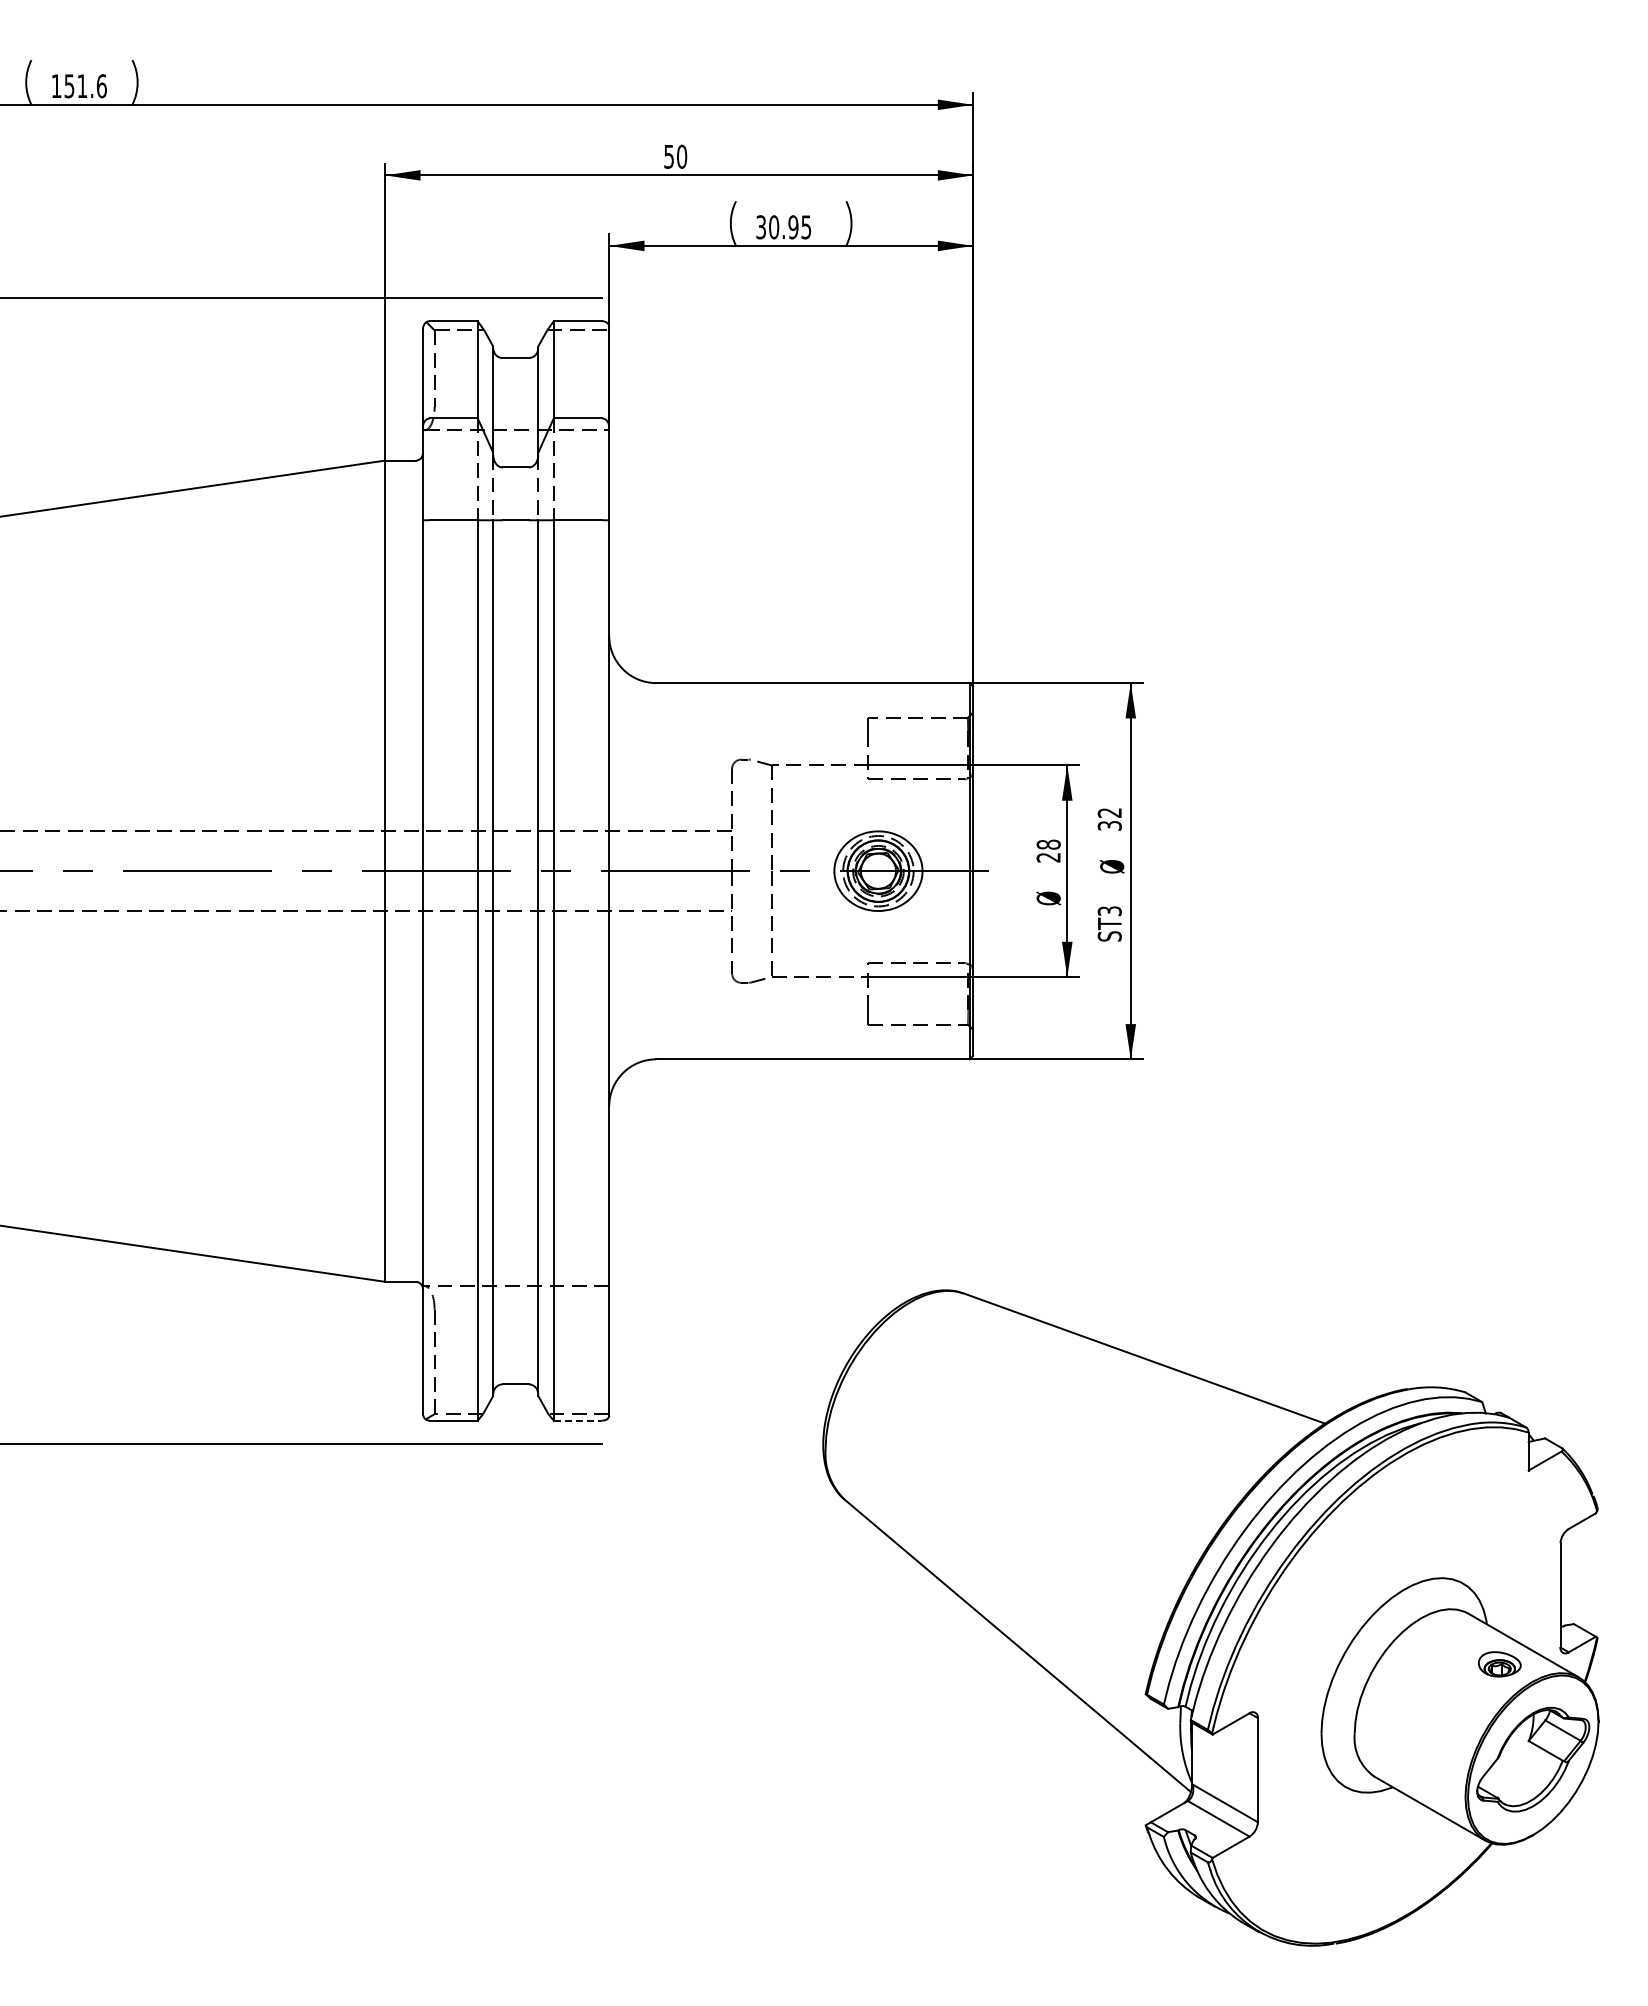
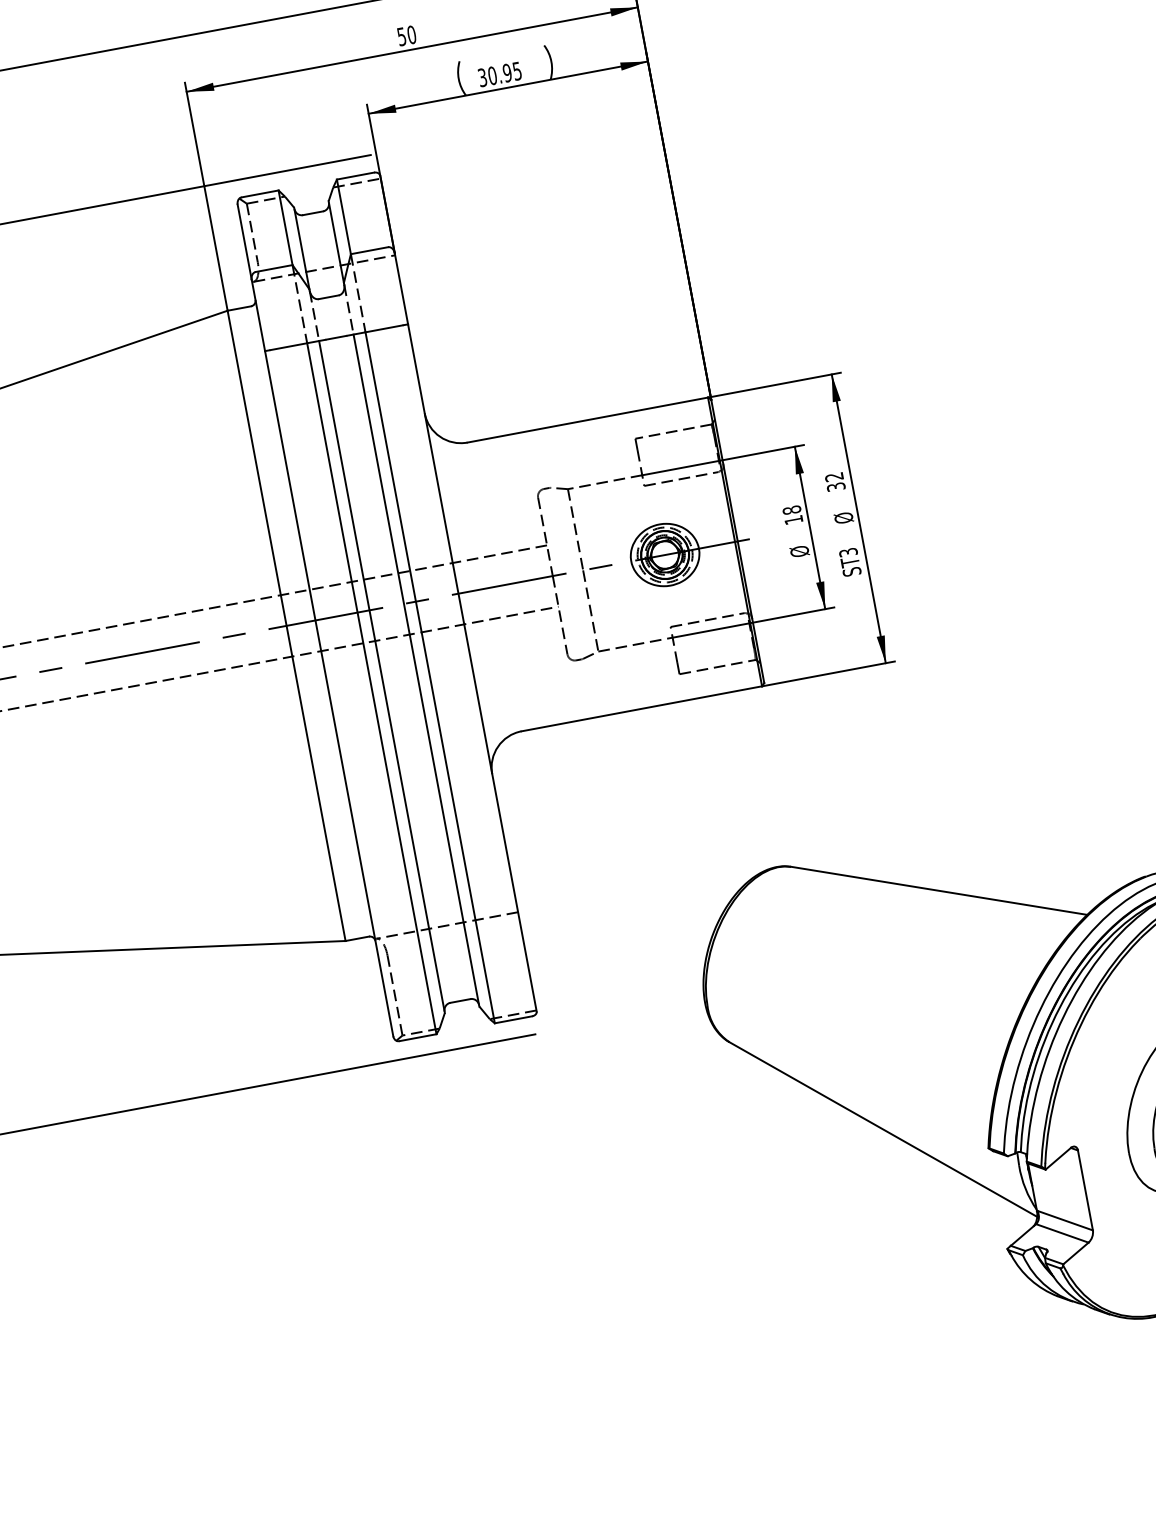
text: (1048, 857) -> (793, 520), 28 -> 18
line: (578, 1420) -> (513, 1019), dashed -> solid

